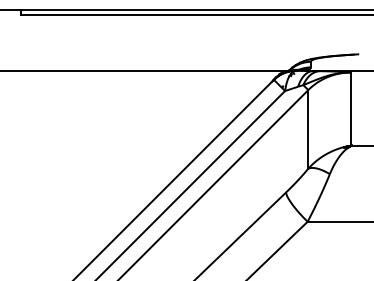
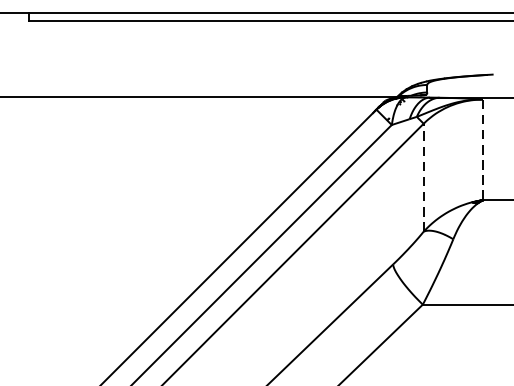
line: (351, 109) -> (483, 150), solid -> dashed
line: (308, 128) -> (423, 176), solid -> dashed

